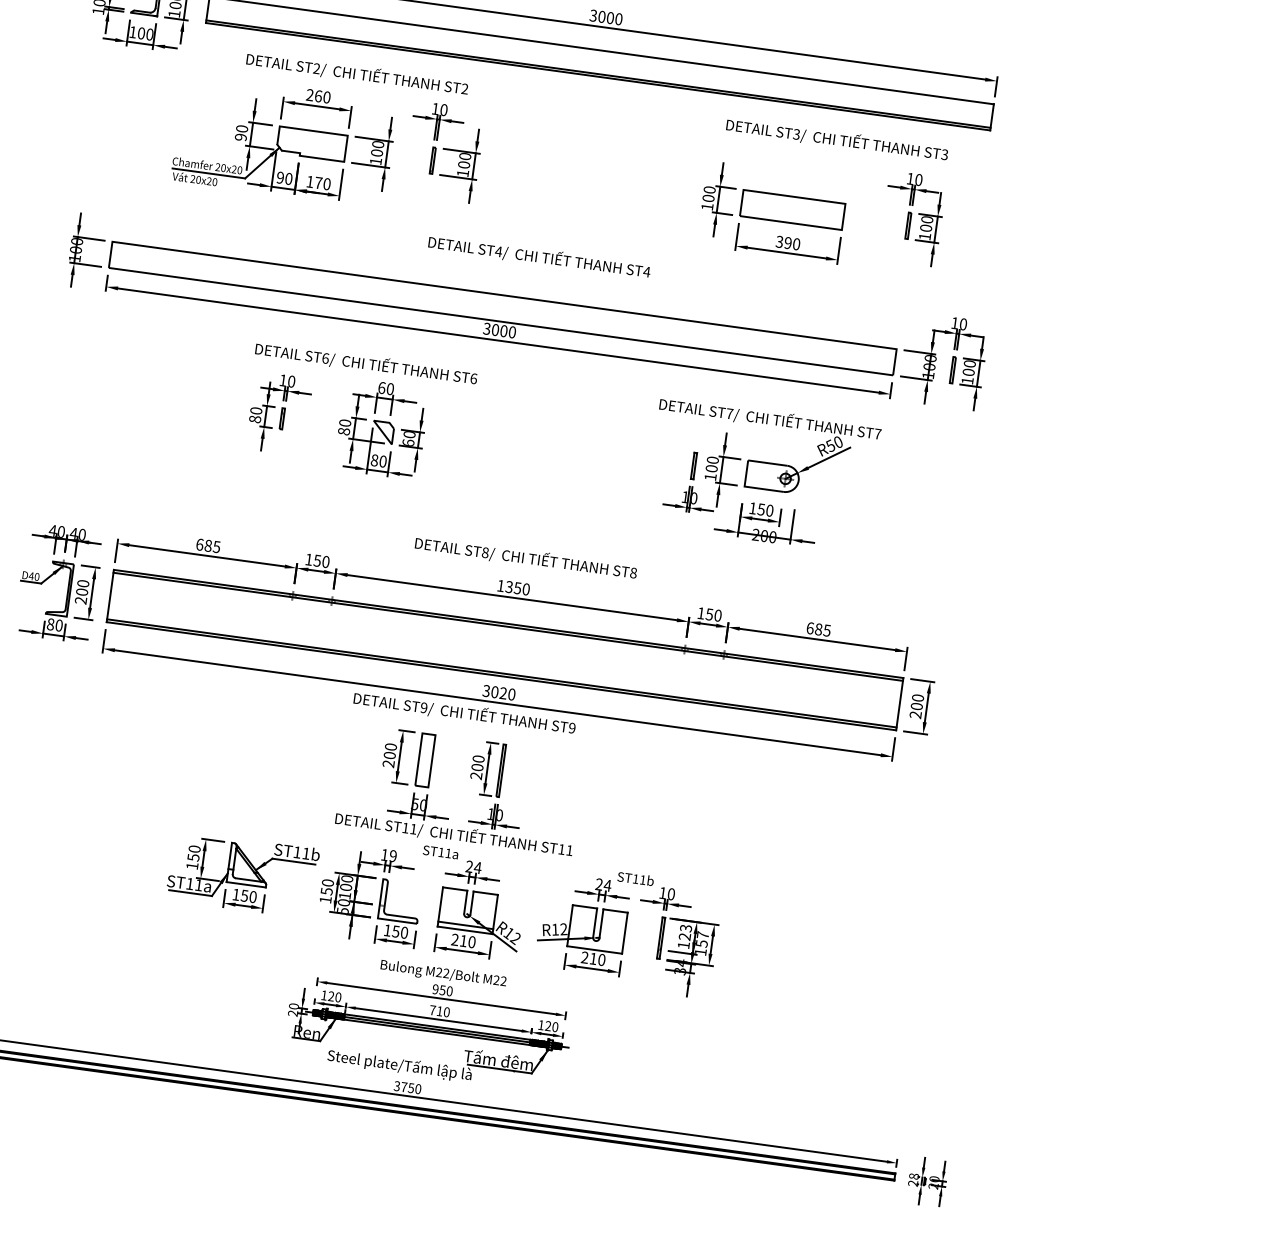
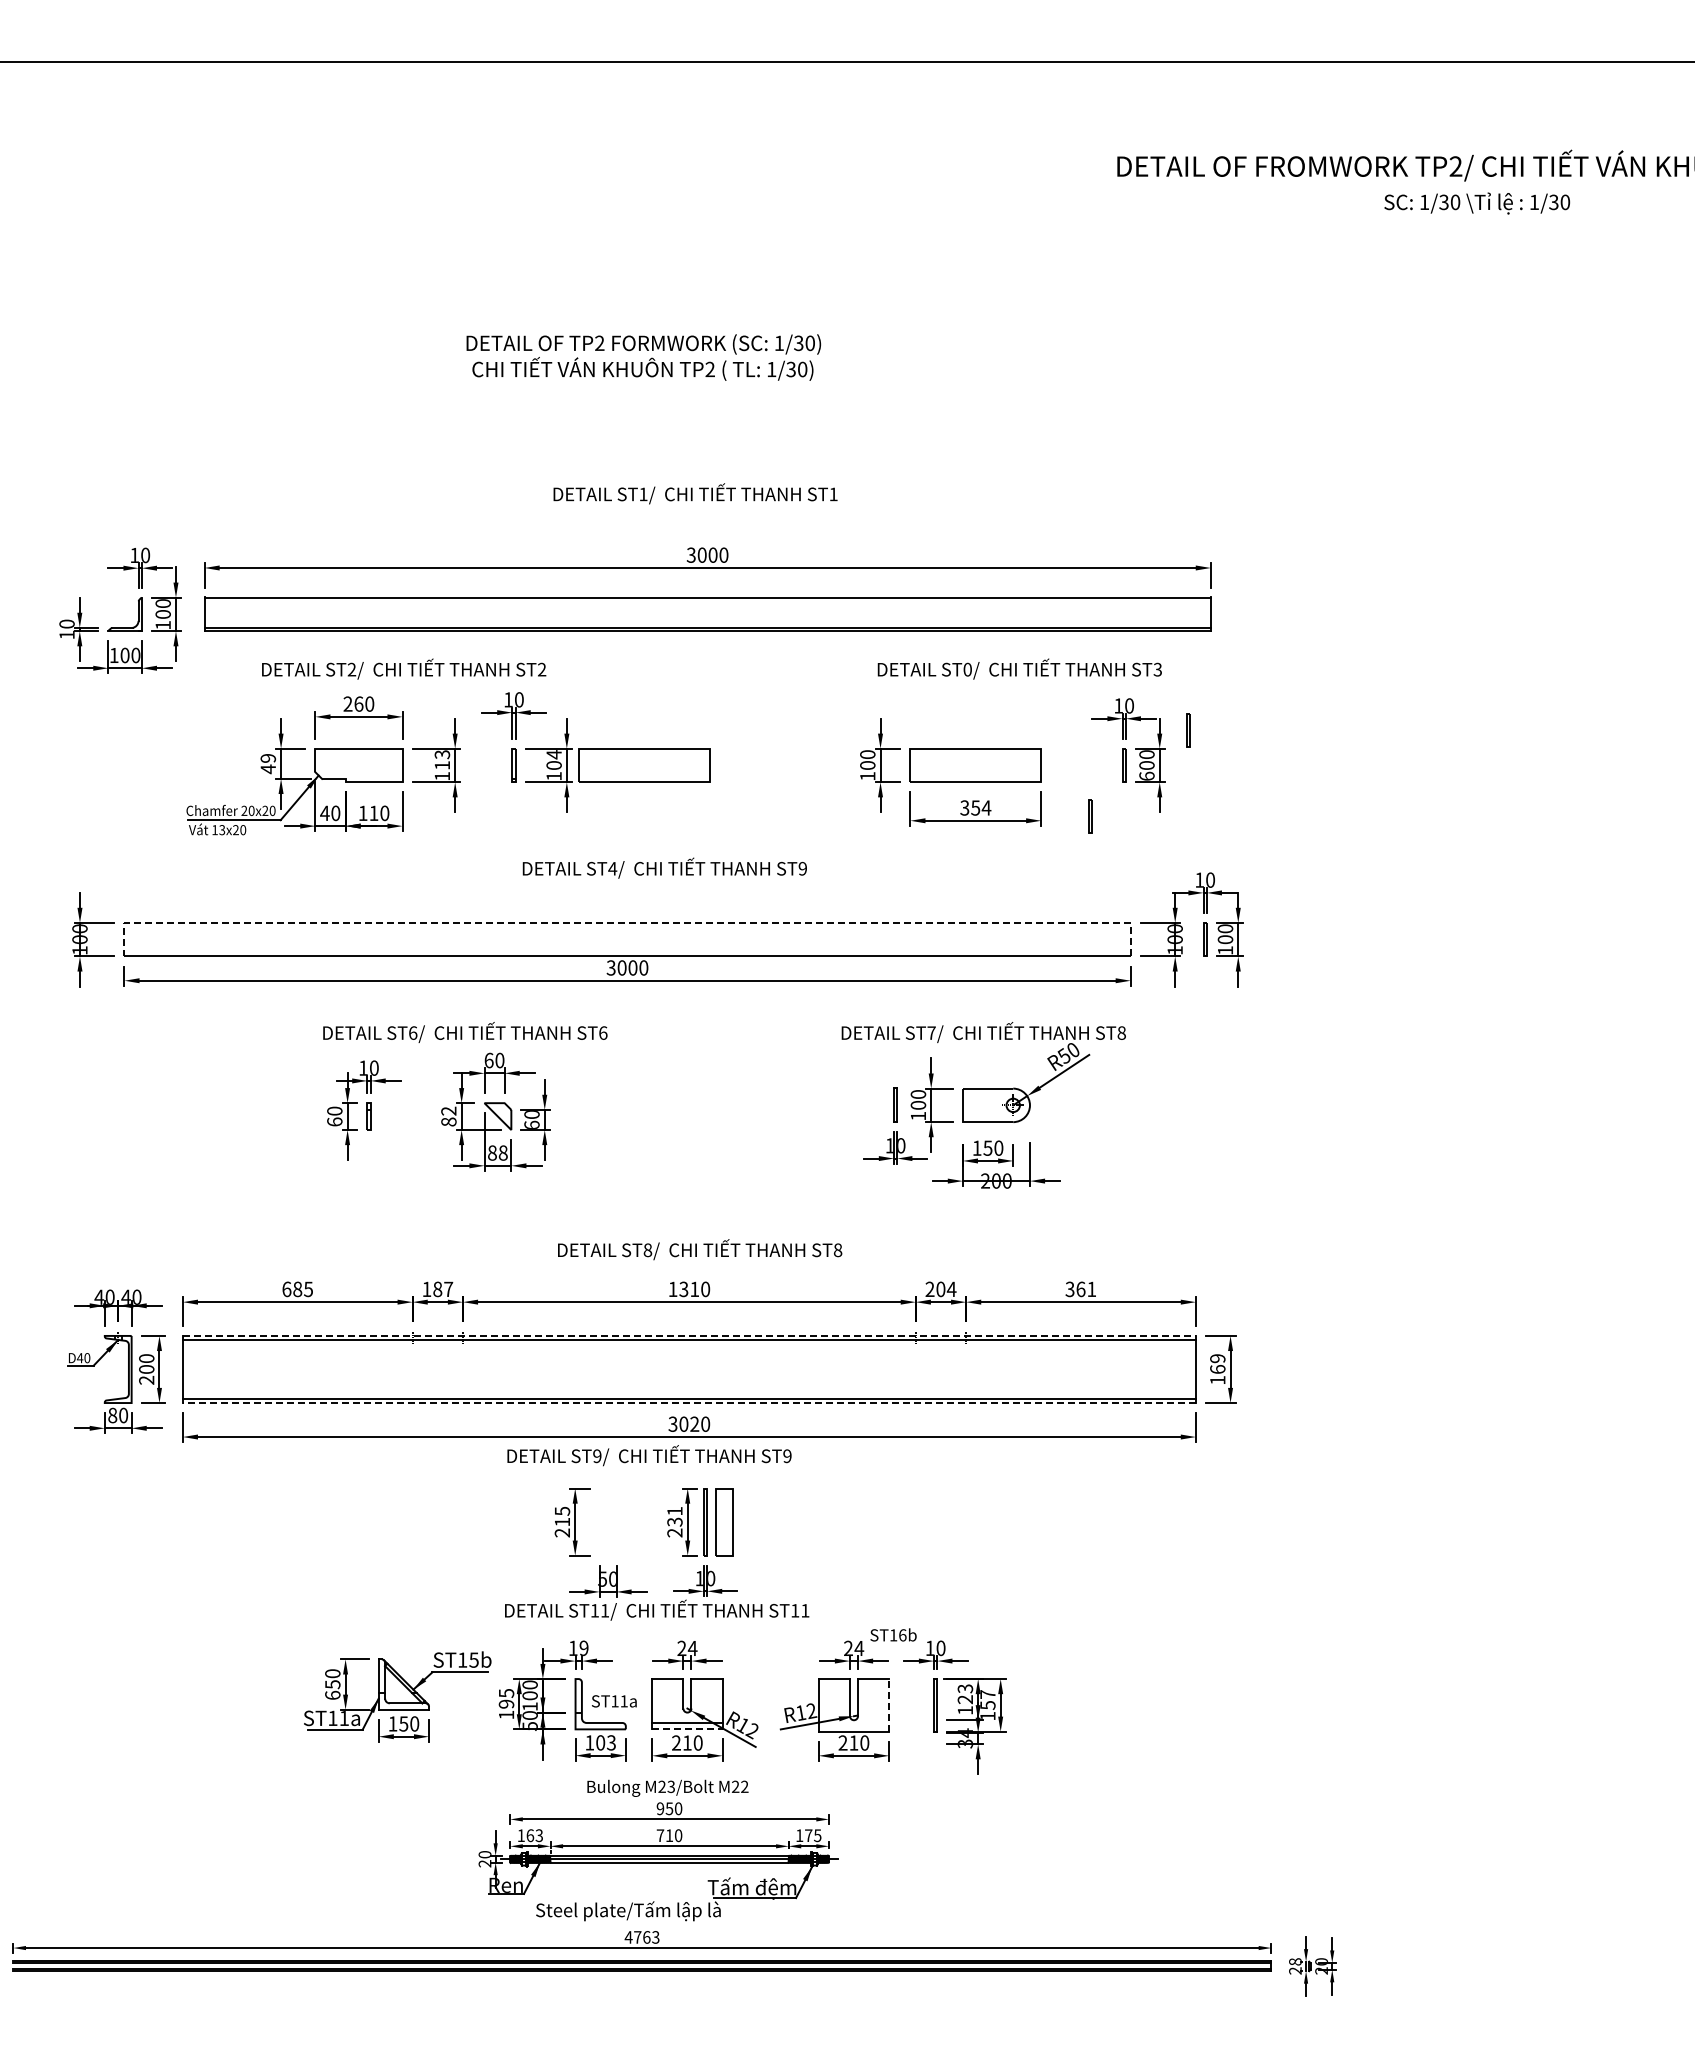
text: (241, 133) -> (268, 764), 90 -> 49
text: (796, 134) -> (967, 669), ST3/ -> ST0/
text: (377, 148) -> (442, 759), 100 -> 113
text: (464, 156) -> (553, 754), 100 -> 104
part: (534, 174) -> (644, 765), added
text: (280, 177) -> (324, 813), 90 -> 40
text: (195, 179) -> (218, 830), 20x20 -> 13x20
text: (318, 182) -> (373, 812), 170 -> 110
line: (961, 205) -> (1187, 730), added
text: (924, 236) -> (1146, 775), 100 -> 600
text: (792, 243) -> (981, 807), 390 -> 354
line: (875, 261) -> (1089, 816), added
text: (646, 271) -> (802, 868), ST4 -> ST9
line: (504, 295) -> (627, 922), solid -> dashed
text: (254, 418) -> (334, 1121), 80 -> 60
text: (344, 422) -> (448, 1110), 80 -> 82
text: (877, 433) -> (1121, 1032), ST7 -> ST8
text: (382, 461) -> (502, 1152), 80 -> 88
text: (321, 561) -> (443, 1289), 150 -> 187
text: (517, 588) -> (694, 1289), 1350 -> 1310
text: (709, 614) -> (940, 1289), 150 -> 204
line: (508, 623) -> (689, 1335), solid -> dashed
text: (818, 629) -> (1080, 1289), 685 -> 361
line: (500, 676) -> (688, 1403), solid -> dashed
text: (916, 706) -> (1217, 1369), 200 -> 169
text: (390, 751) -> (562, 1516), 200 -> 215
part: (425, 760) -> (724, 1522), moved
text: (477, 763) -> (674, 1516), 200 -> 231
text: (440, 852) -> (614, 1701), moved
text: (305, 853) -> (473, 1659), ST11b -> ST15b
text: (192, 865) -> (332, 1694), 150 -> 650
text: (642, 880) -> (902, 1635), ST11b -> ST16b
text: (327, 887) -> (506, 1698), 150 -> 195
line: (465, 930) -> (687, 1729), solid -> dashed
text: (399, 931) -> (605, 1742), 150 -> 103
line: (625, 932) -> (889, 1704), solid -> dashed
text: (446, 973) -> (671, 1787), M22/Bolt -> M23/Bolt
text: (334, 996) -> (534, 1835), 120 -> 163
text: (552, 1026) -> (813, 1835), 120 -> 175
text: (407, 1087) -> (641, 1937), 3750 -> 4763

